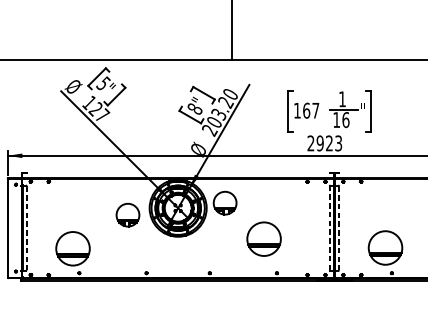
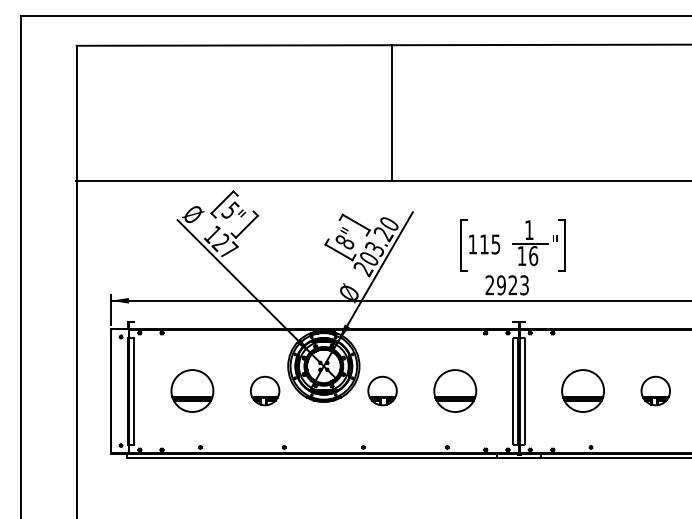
text: (311, 110) -> (490, 244), 167 -> 115
part: (225, 202) -> (382, 390), moved
part: (128, 214) -> (265, 390), moved
line: (26, 228) -> (134, 391), dashed -> solid
line: (329, 228) -> (513, 391), dashed -> solid
line: (338, 228) -> (524, 391), dashed -> solid
part: (264, 238) -> (455, 390), moved
part: (385, 247) -> (582, 390), moved
part: (73, 248) -> (192, 390), moved

